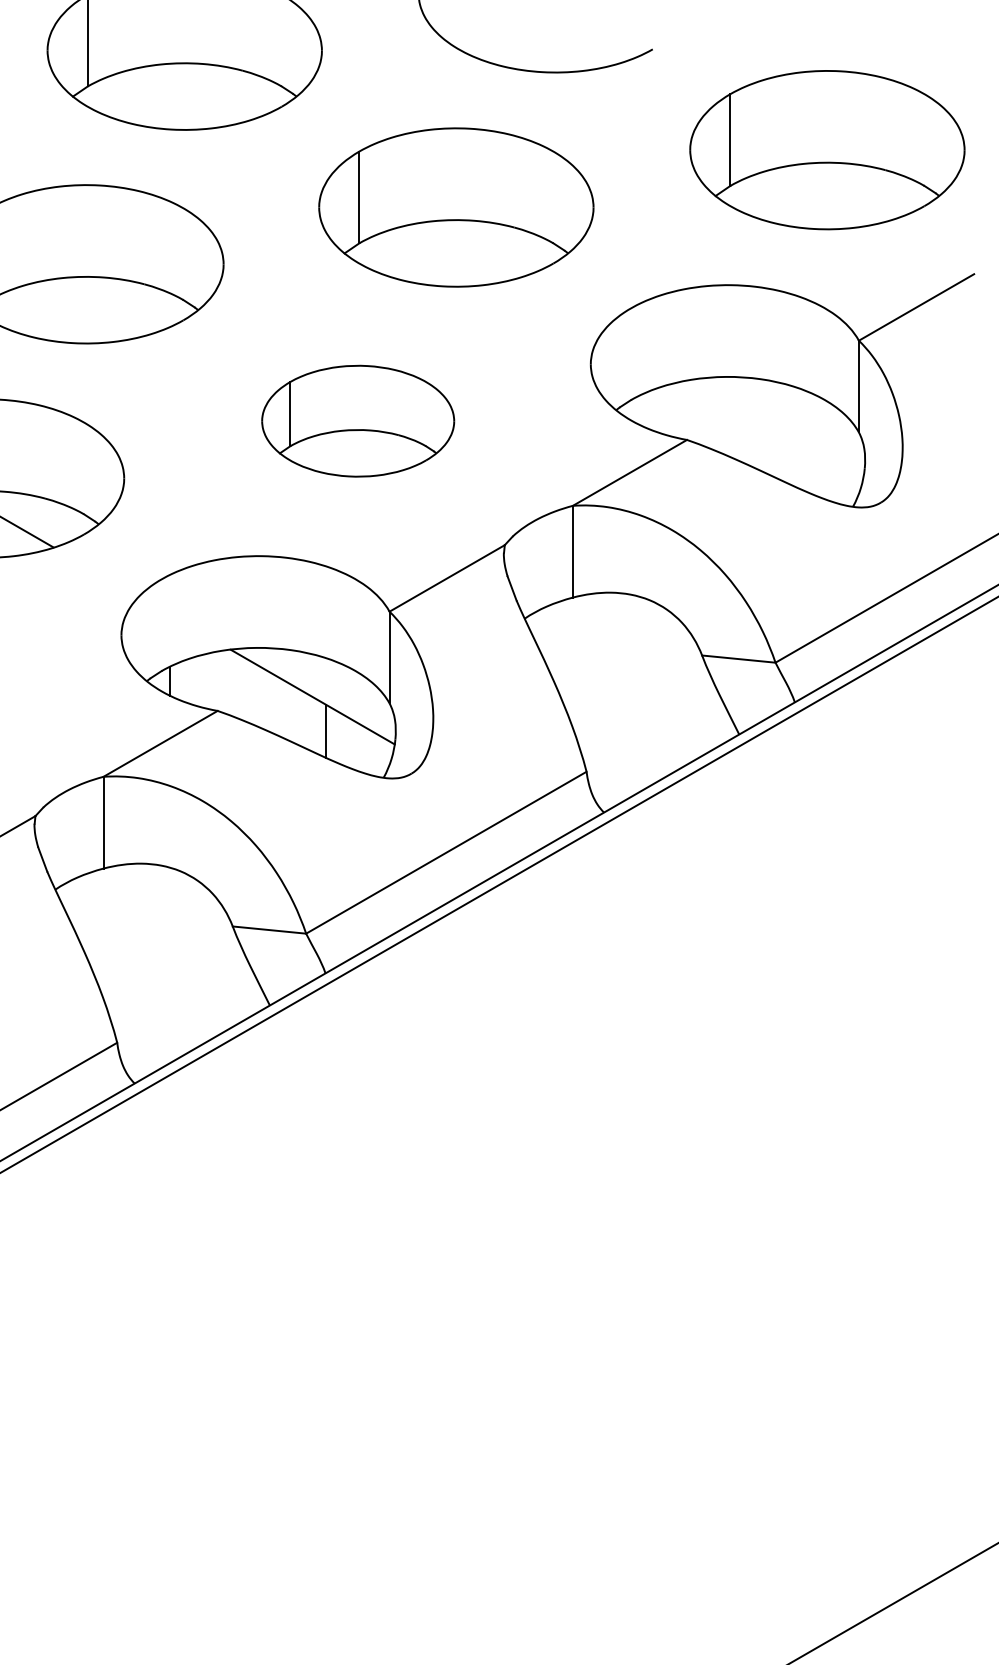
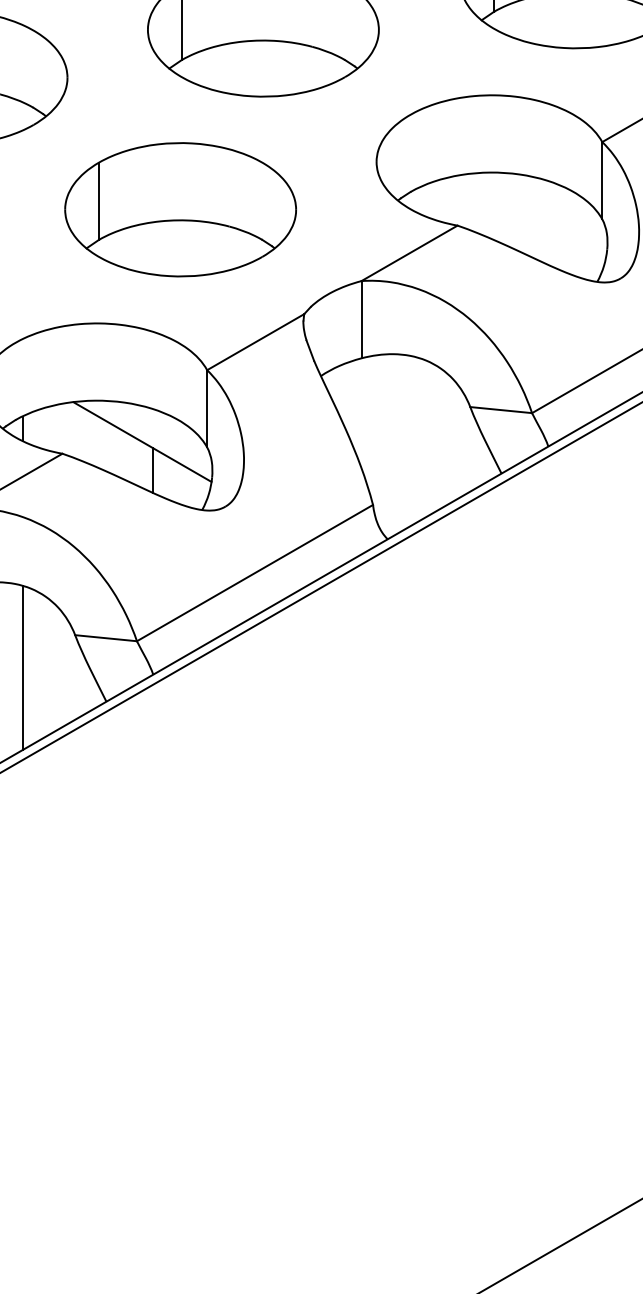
part: (358, 421) -> (181, 210), size x1.43
line: (170, 965) -> (22, 668), added

